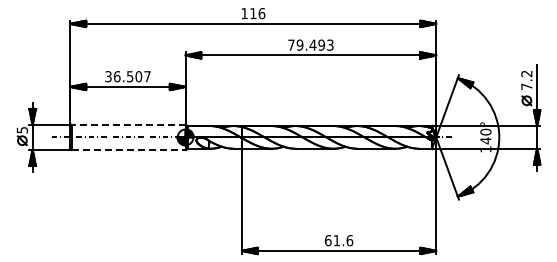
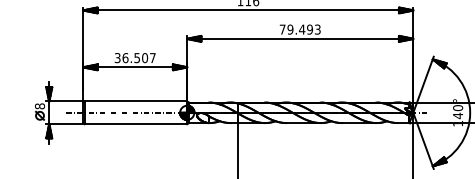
line: (128, 124) -> (135, 101), dashed -> solid
text: (21, 129) -> (39, 105), 5 -> 8
line: (128, 150) -> (135, 124), dashed -> solid

